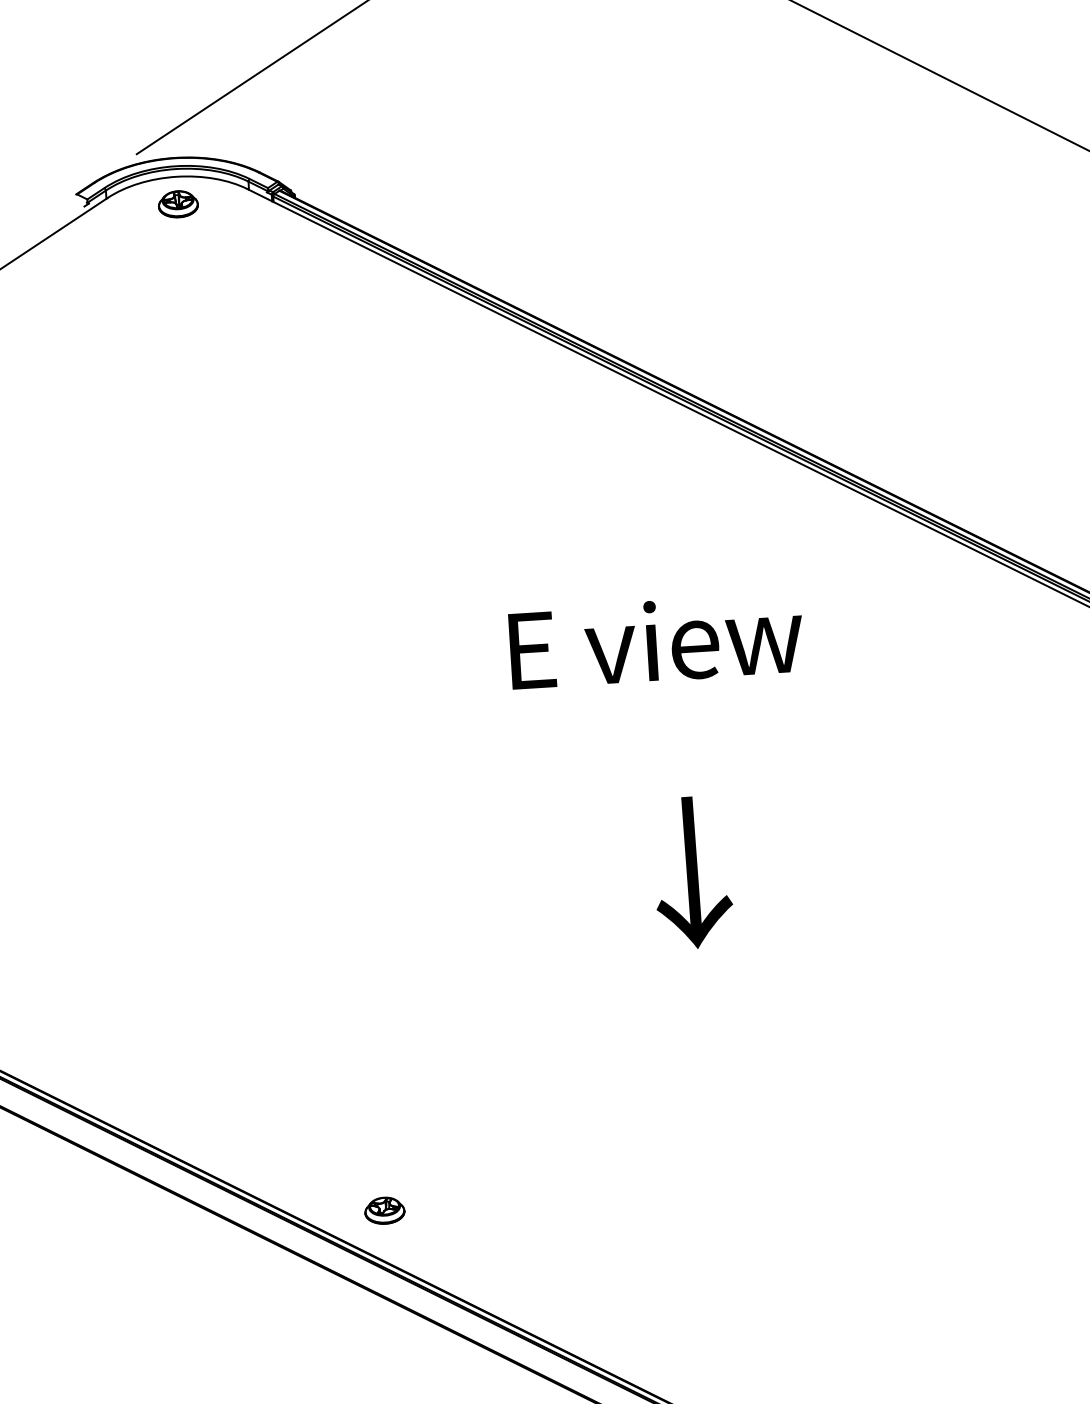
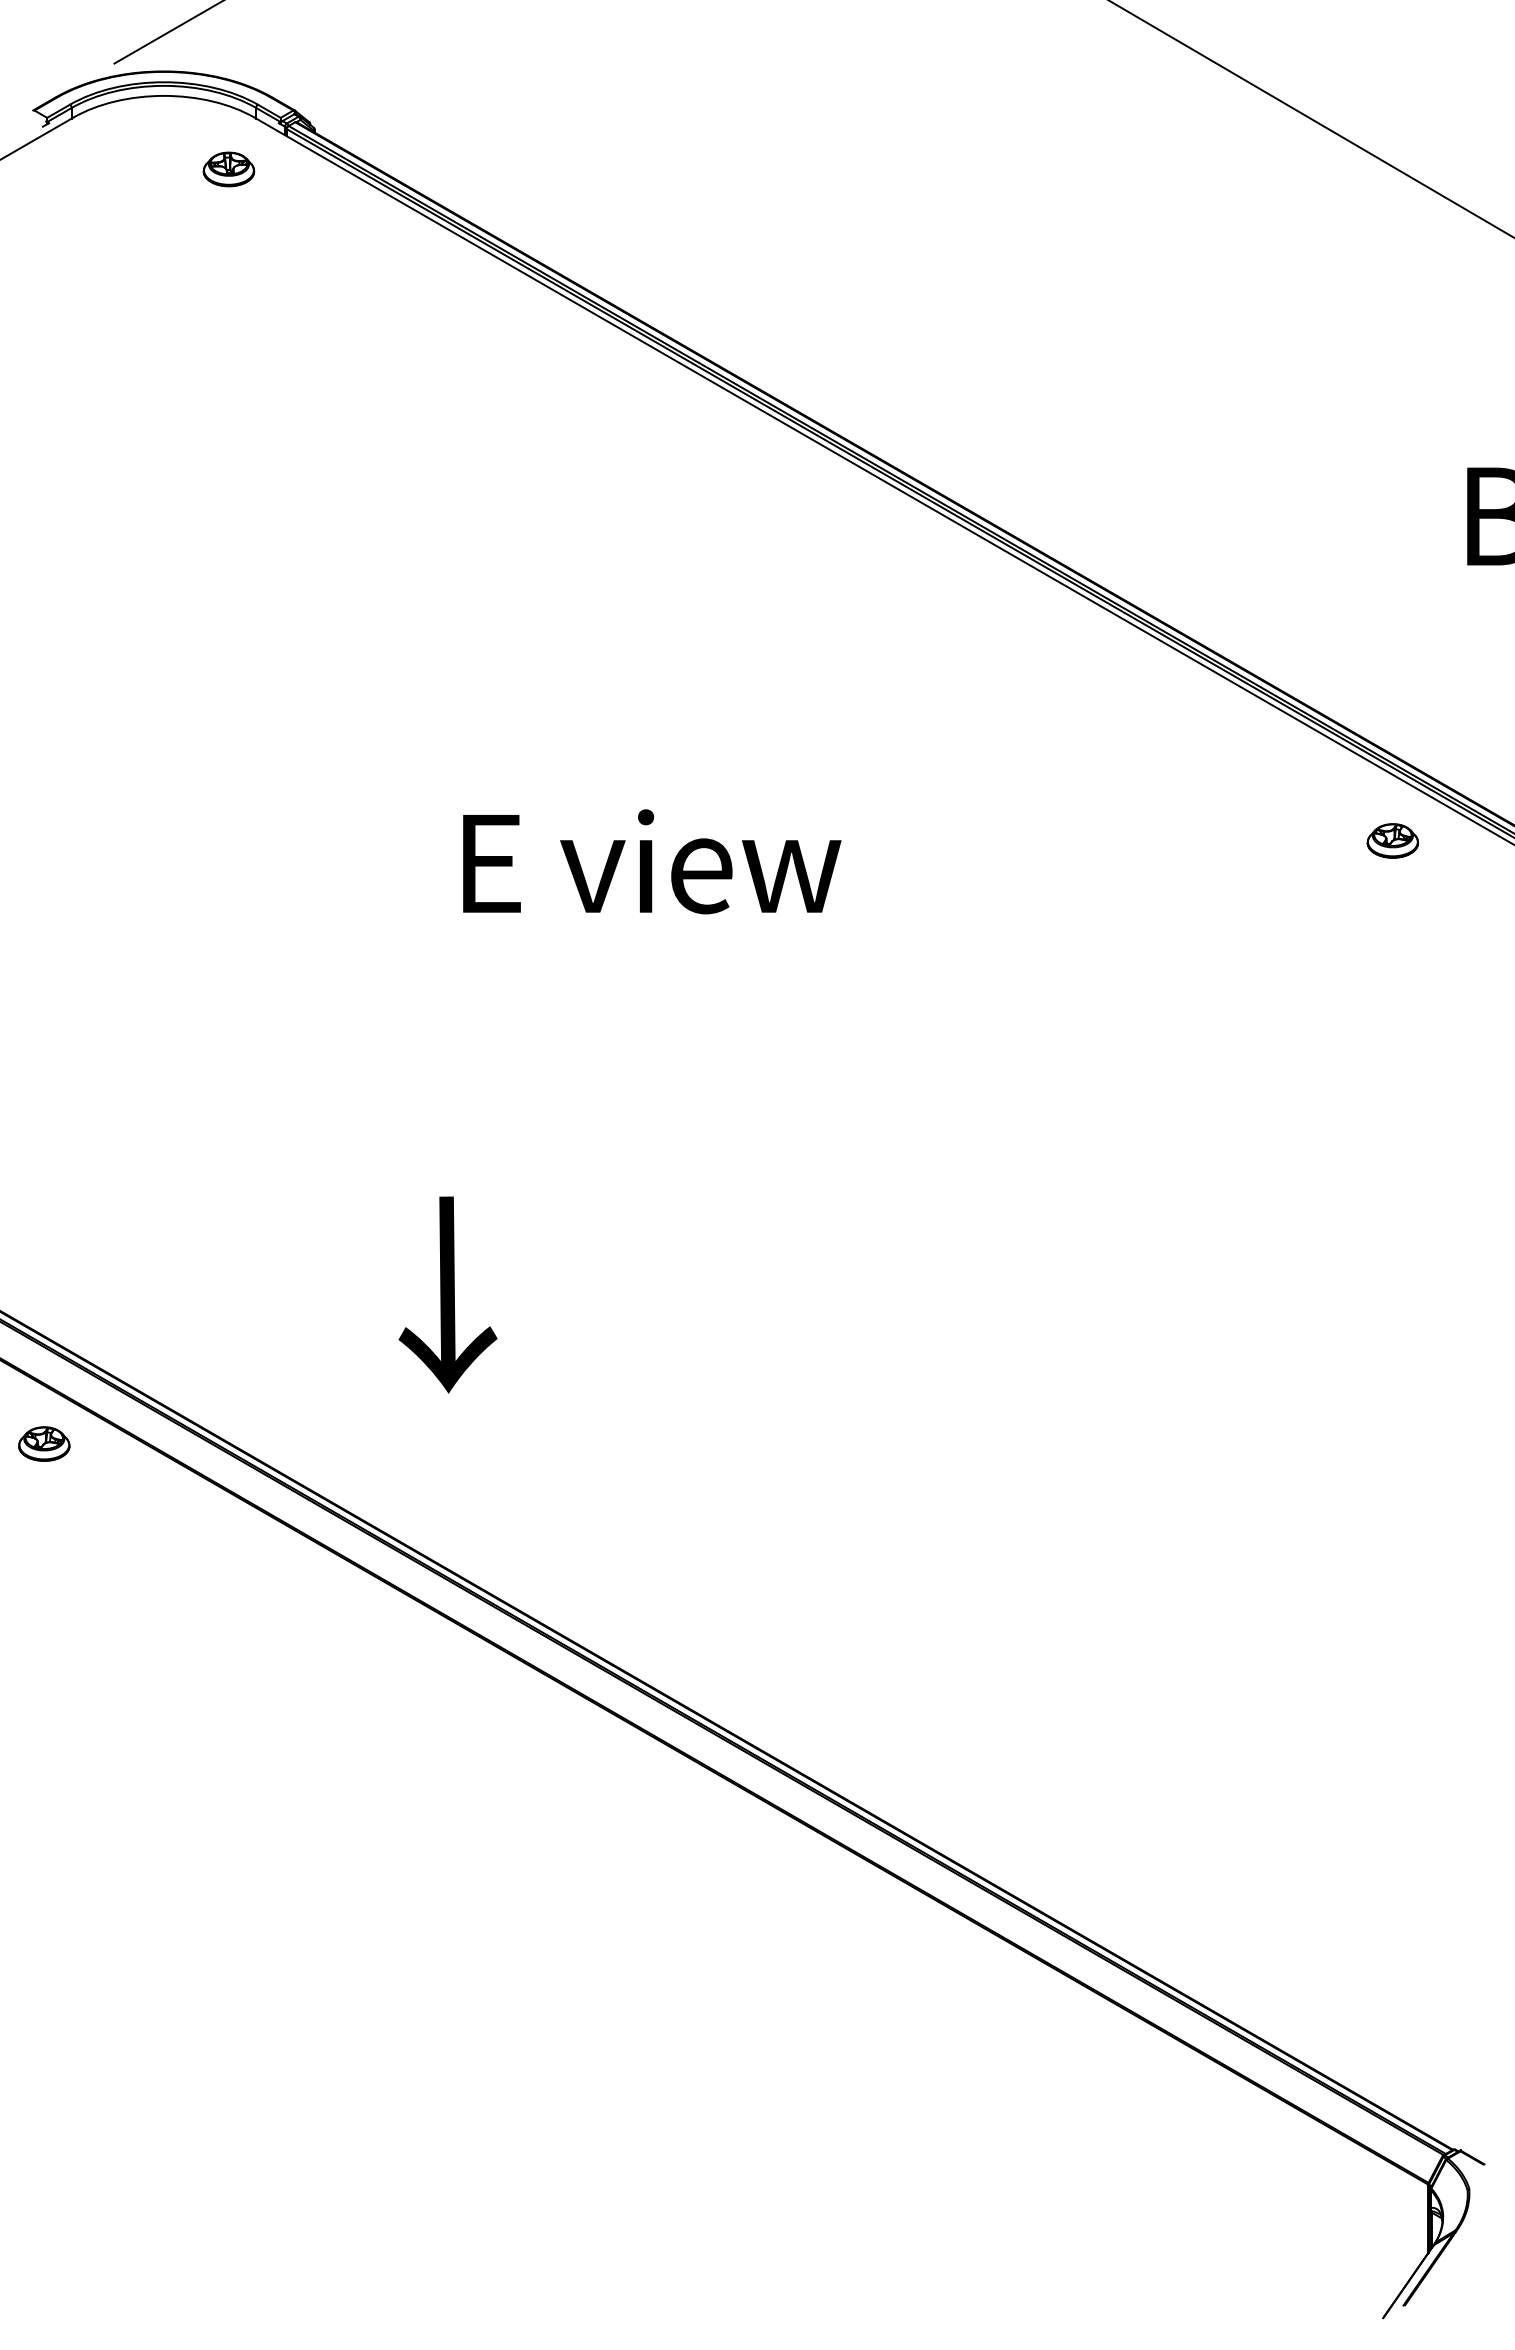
part: (177, 204) -> (228, 169), moved
text: (656, 641) -> (652, 861), moved
text: (692, 872) -> (447, 1294), moved
part: (384, 1210) -> (44, 1443), moved

